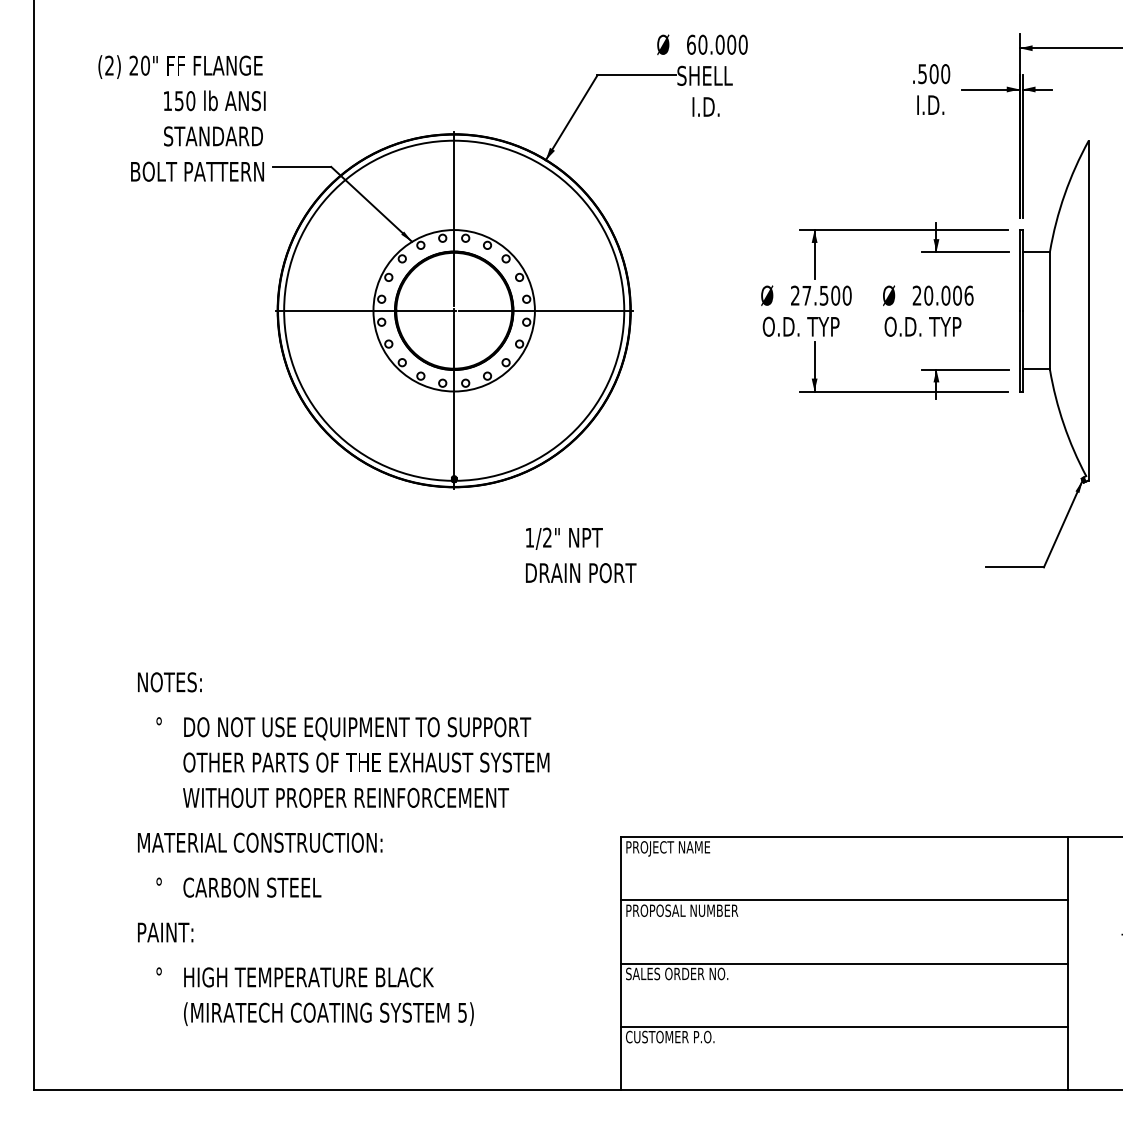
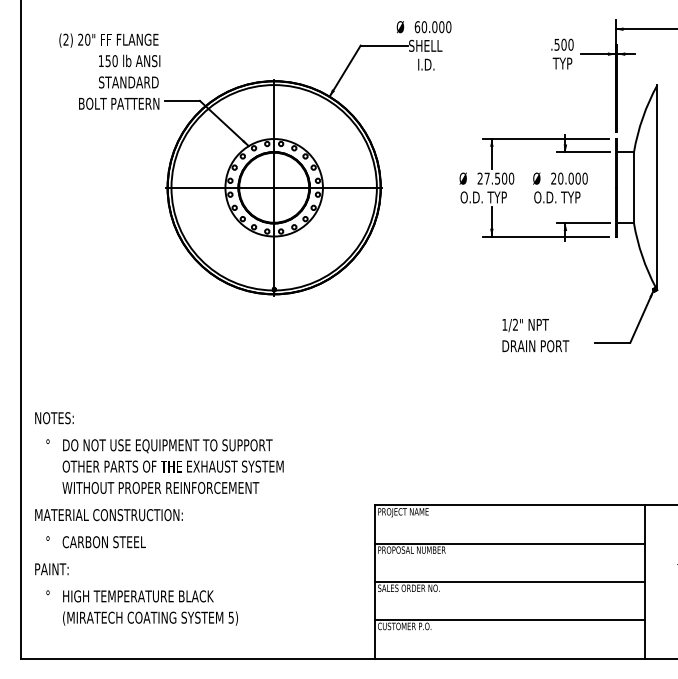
text: (931, 104) -> (562, 63), I.D. -> TYP
text: (967, 295) -> (584, 178), 20.006 -> 20.000
text: (580, 555) -> (535, 335), moved
text: (343, 848) -> (159, 518), moved

